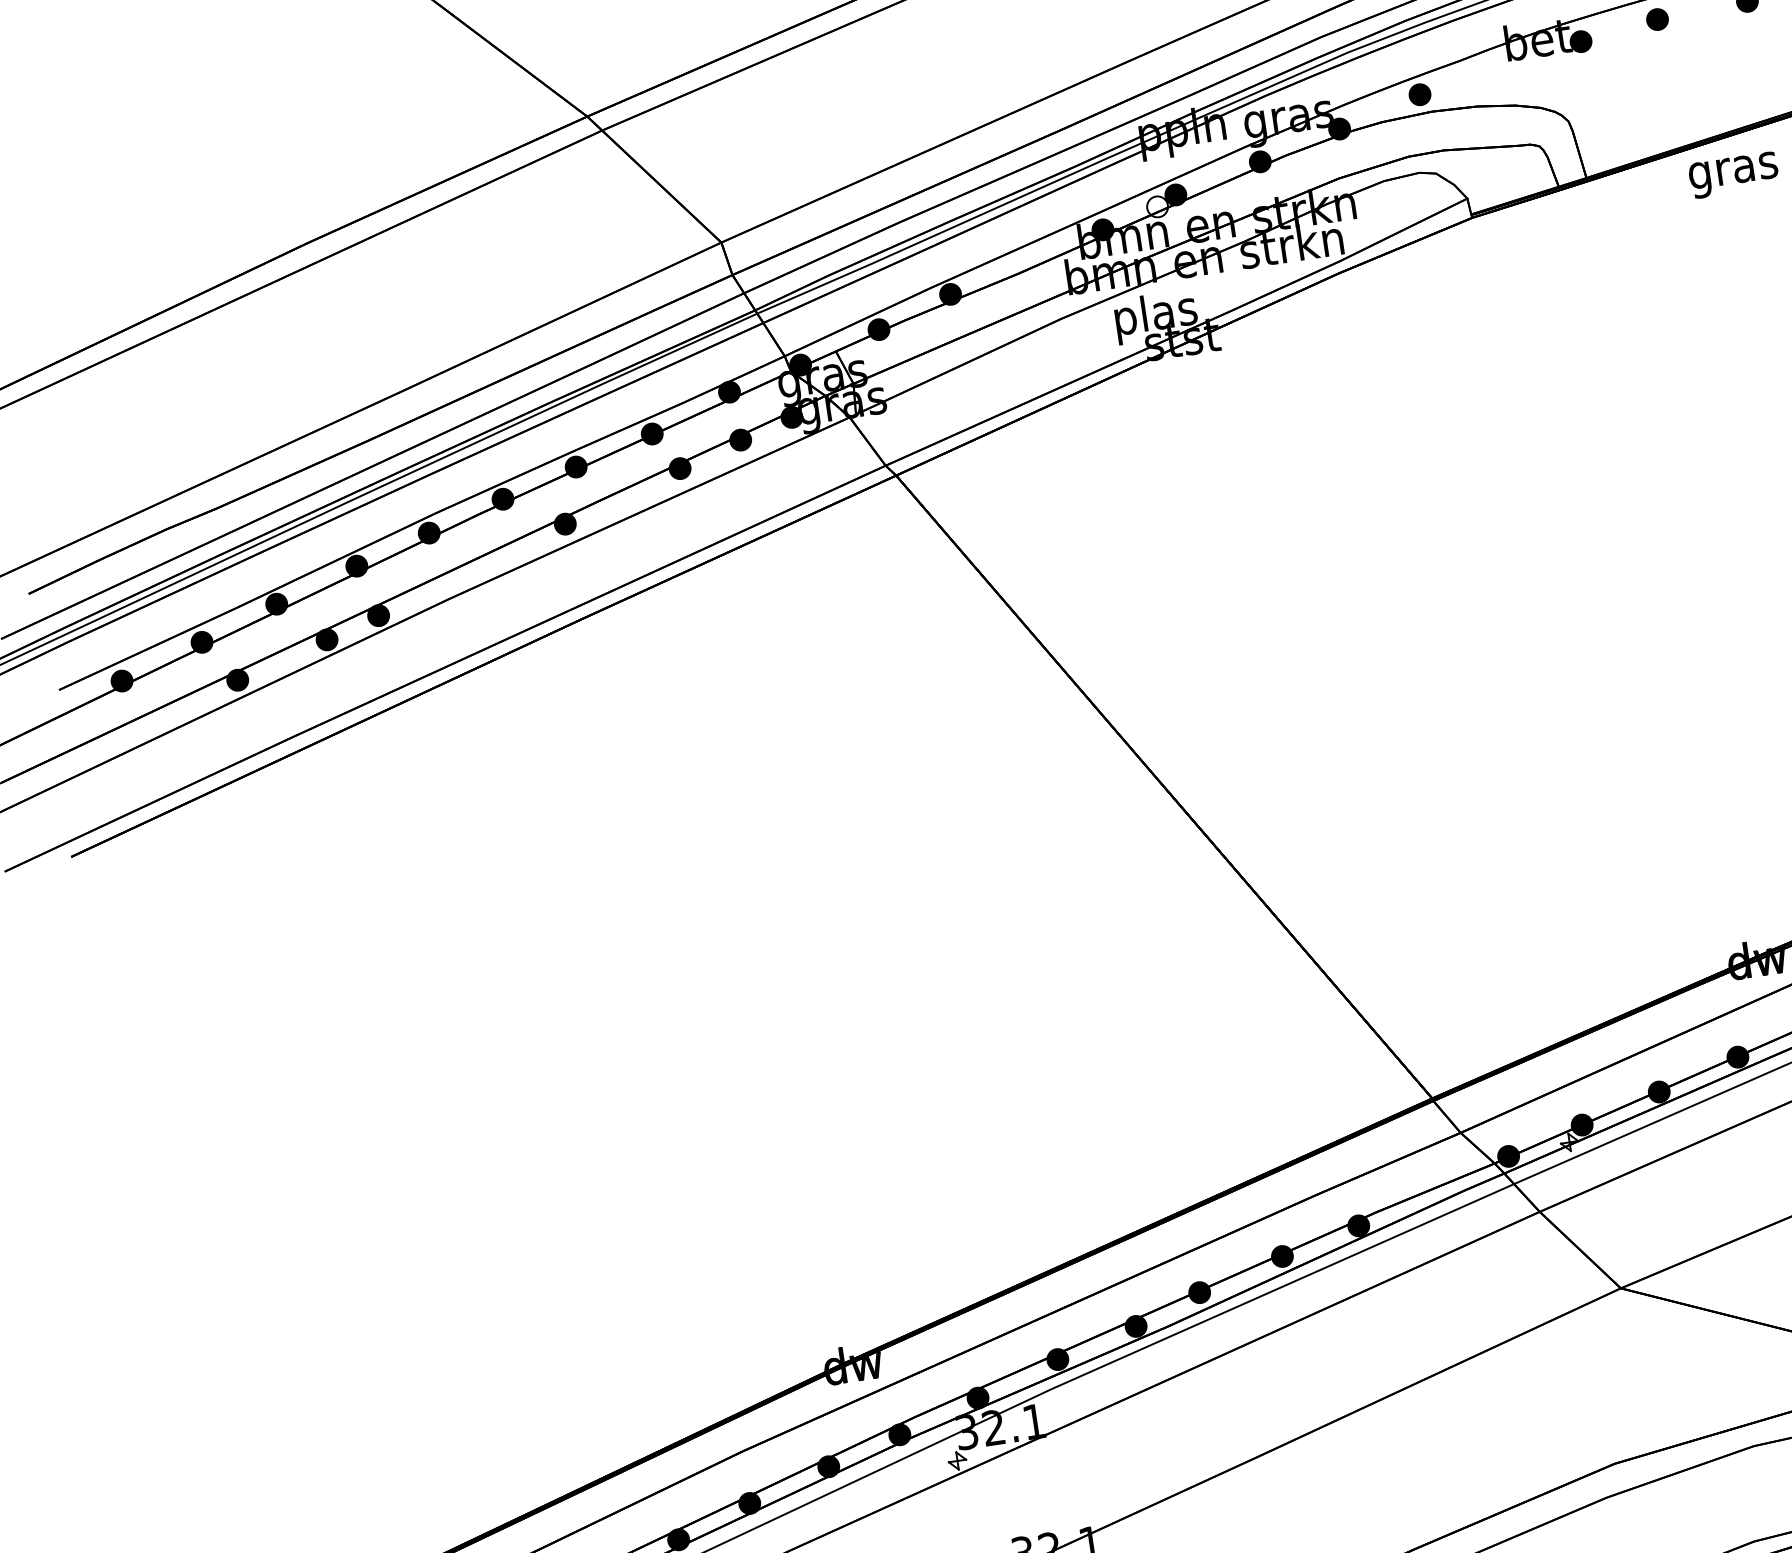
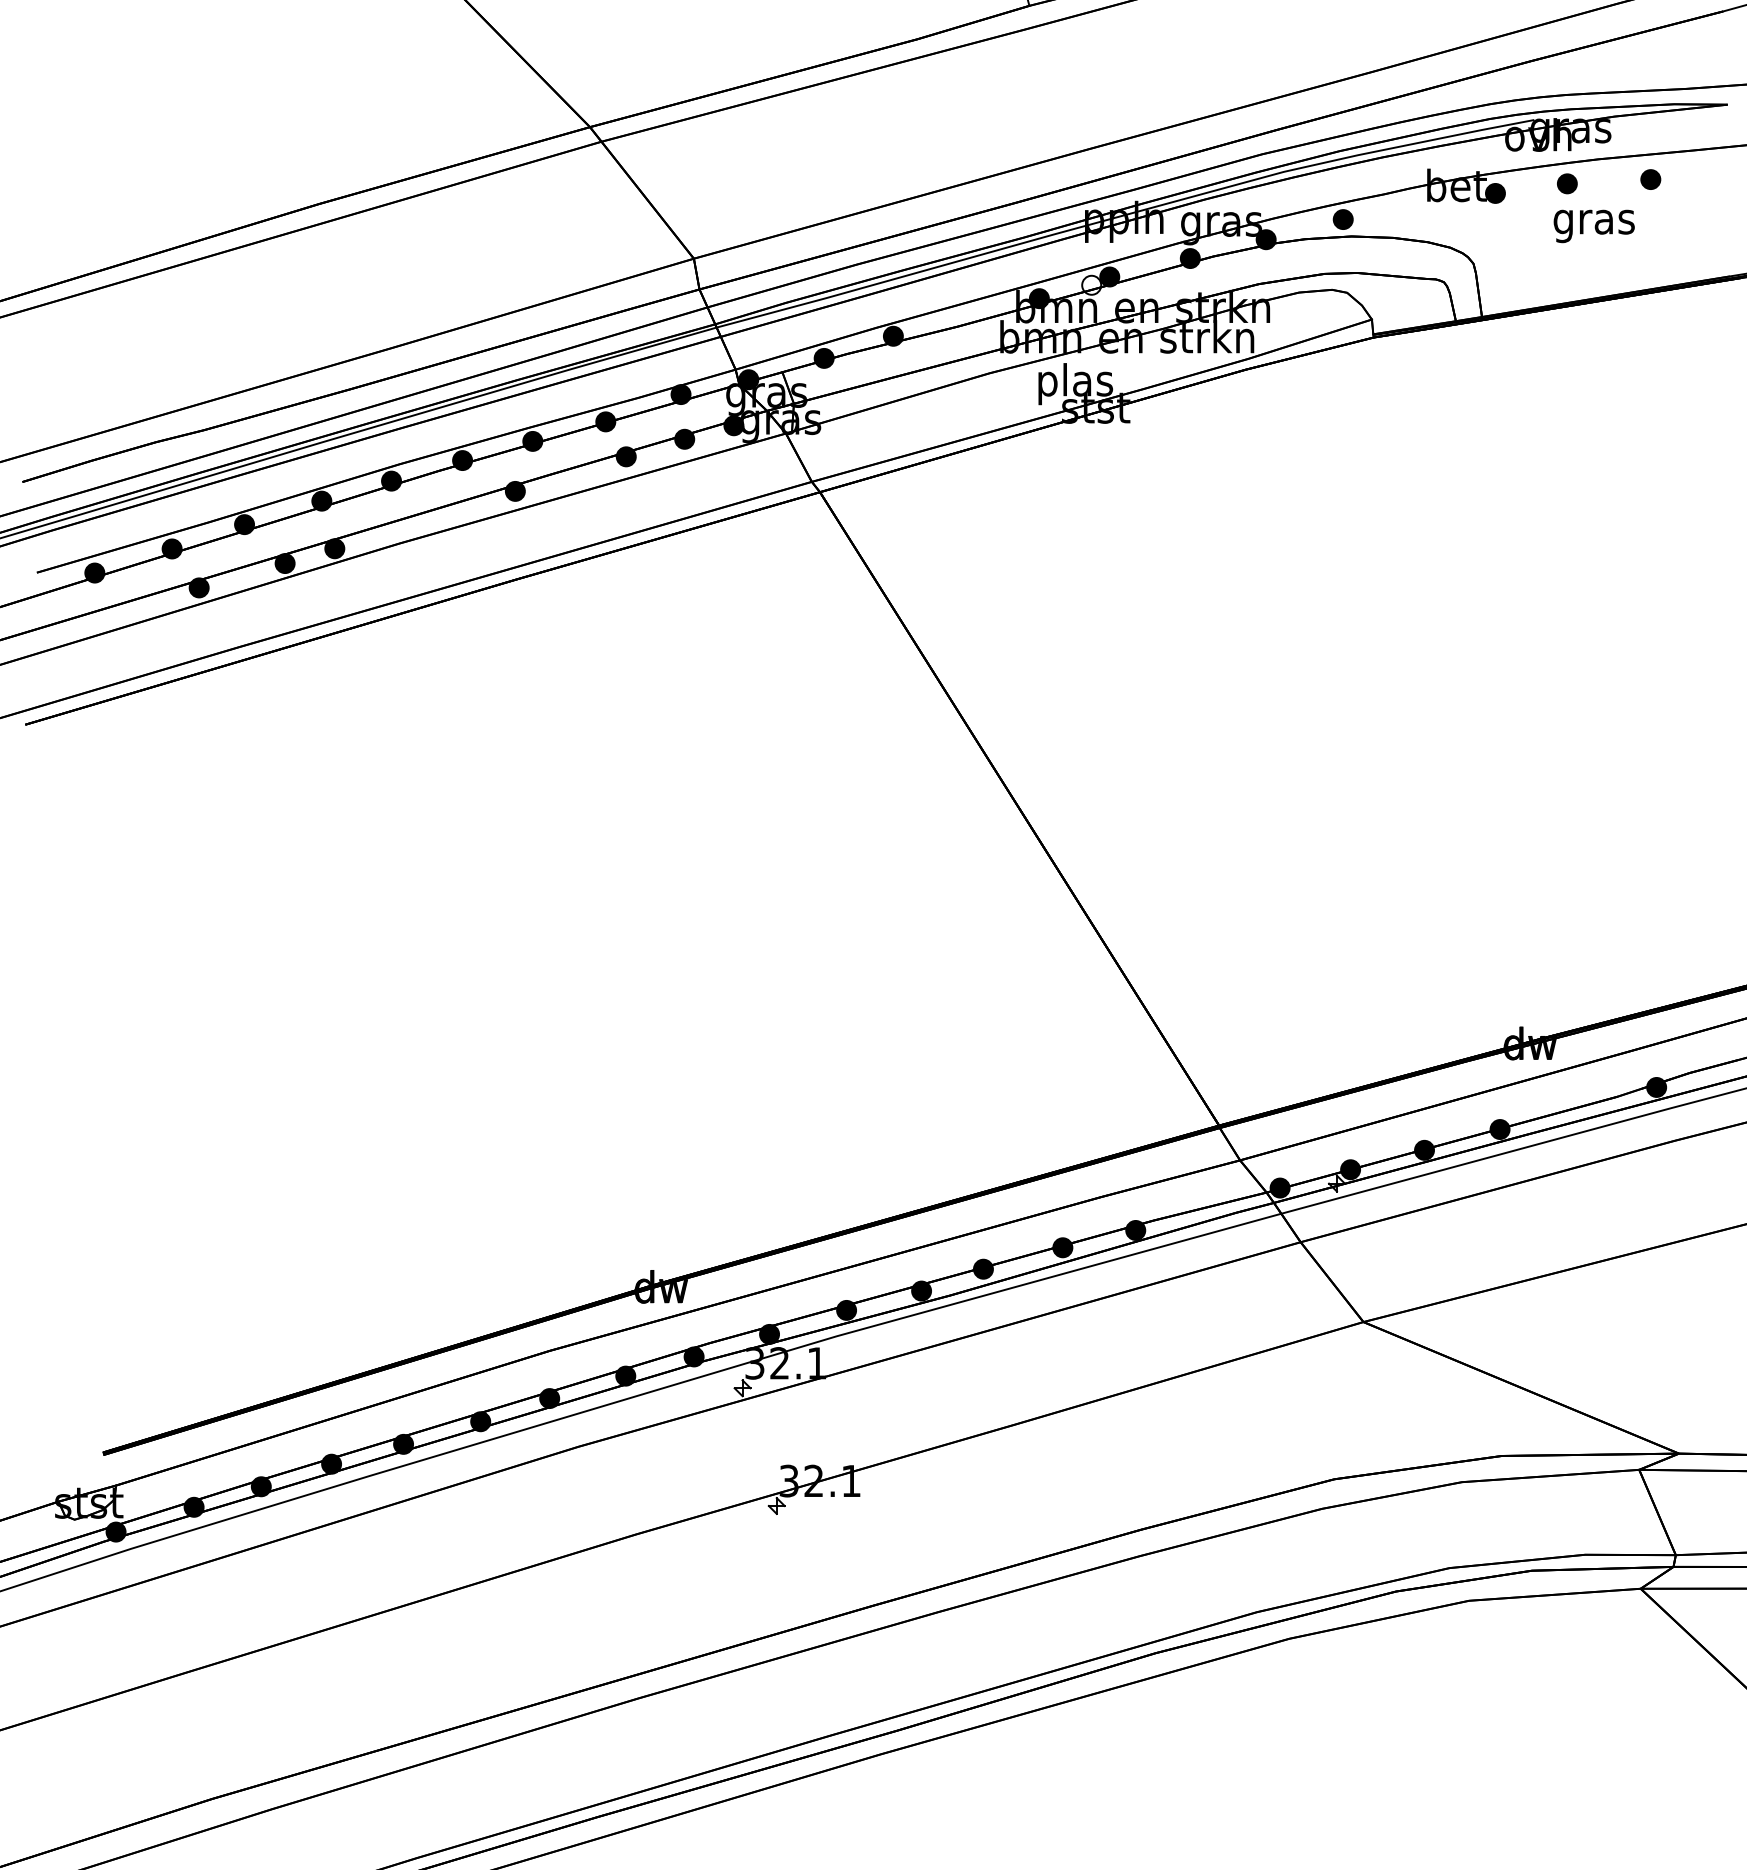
text: (1733, 175) -> (1593, 226), moved

